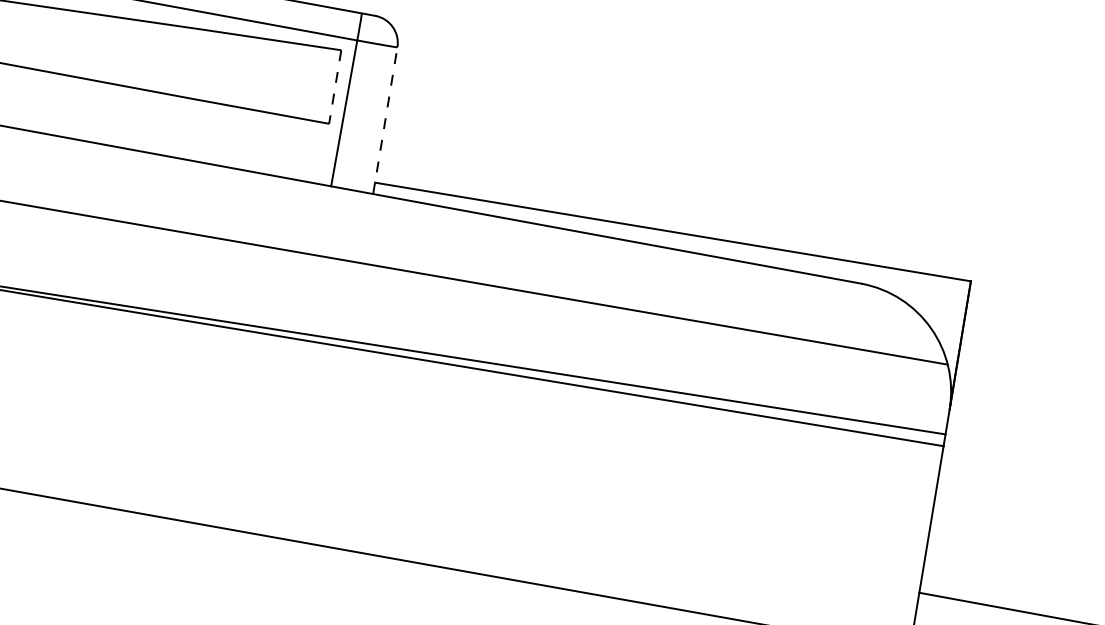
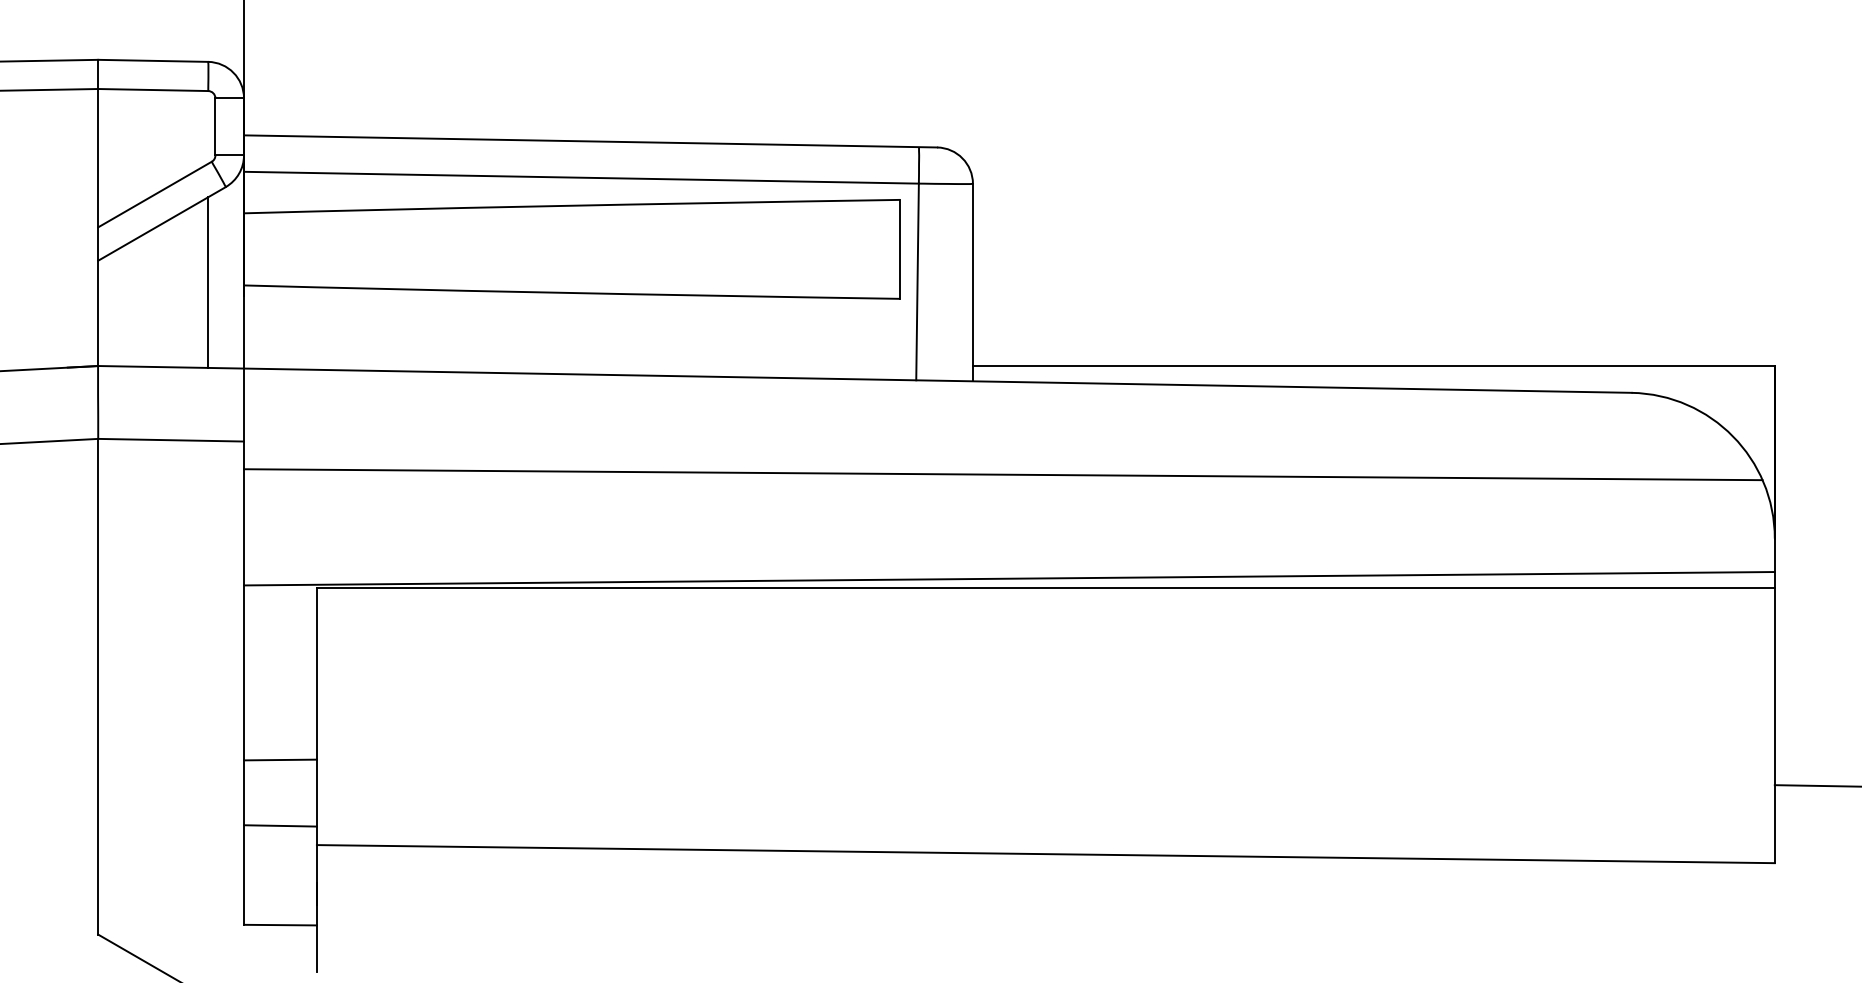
line: (335, 87) -> (900, 249), dashed -> solid
line: (384, 120) -> (972, 282), dashed -> solid

